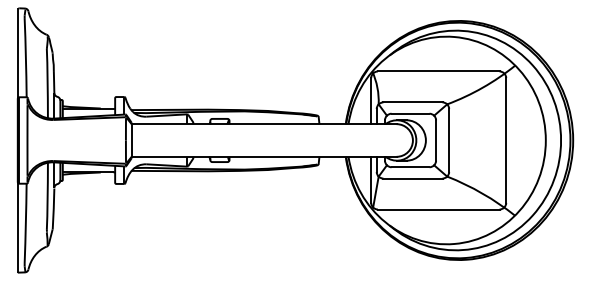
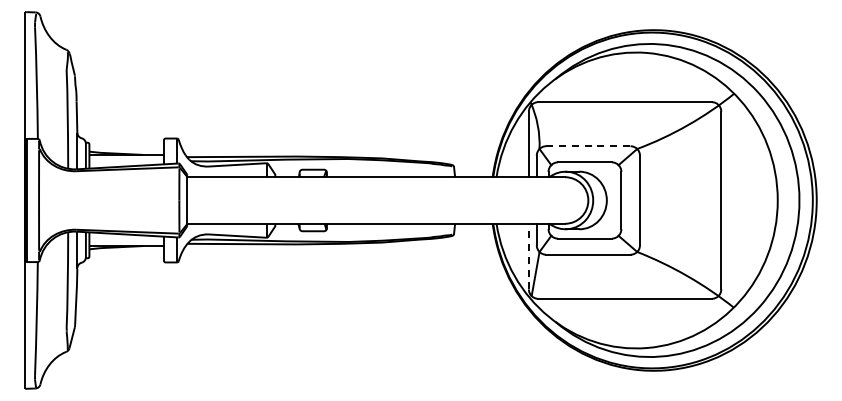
line: (413, 102) -> (588, 146), solid -> dashed
line: (370, 179) -> (528, 256), solid -> dashed

